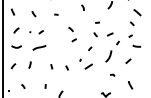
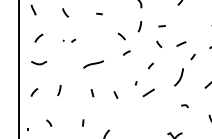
curve: (82, 22) -> (139, 25), added
part: (36, 32) -> (69, 41), size x0.6
line: (39, 47) -> (93, 63), moved

